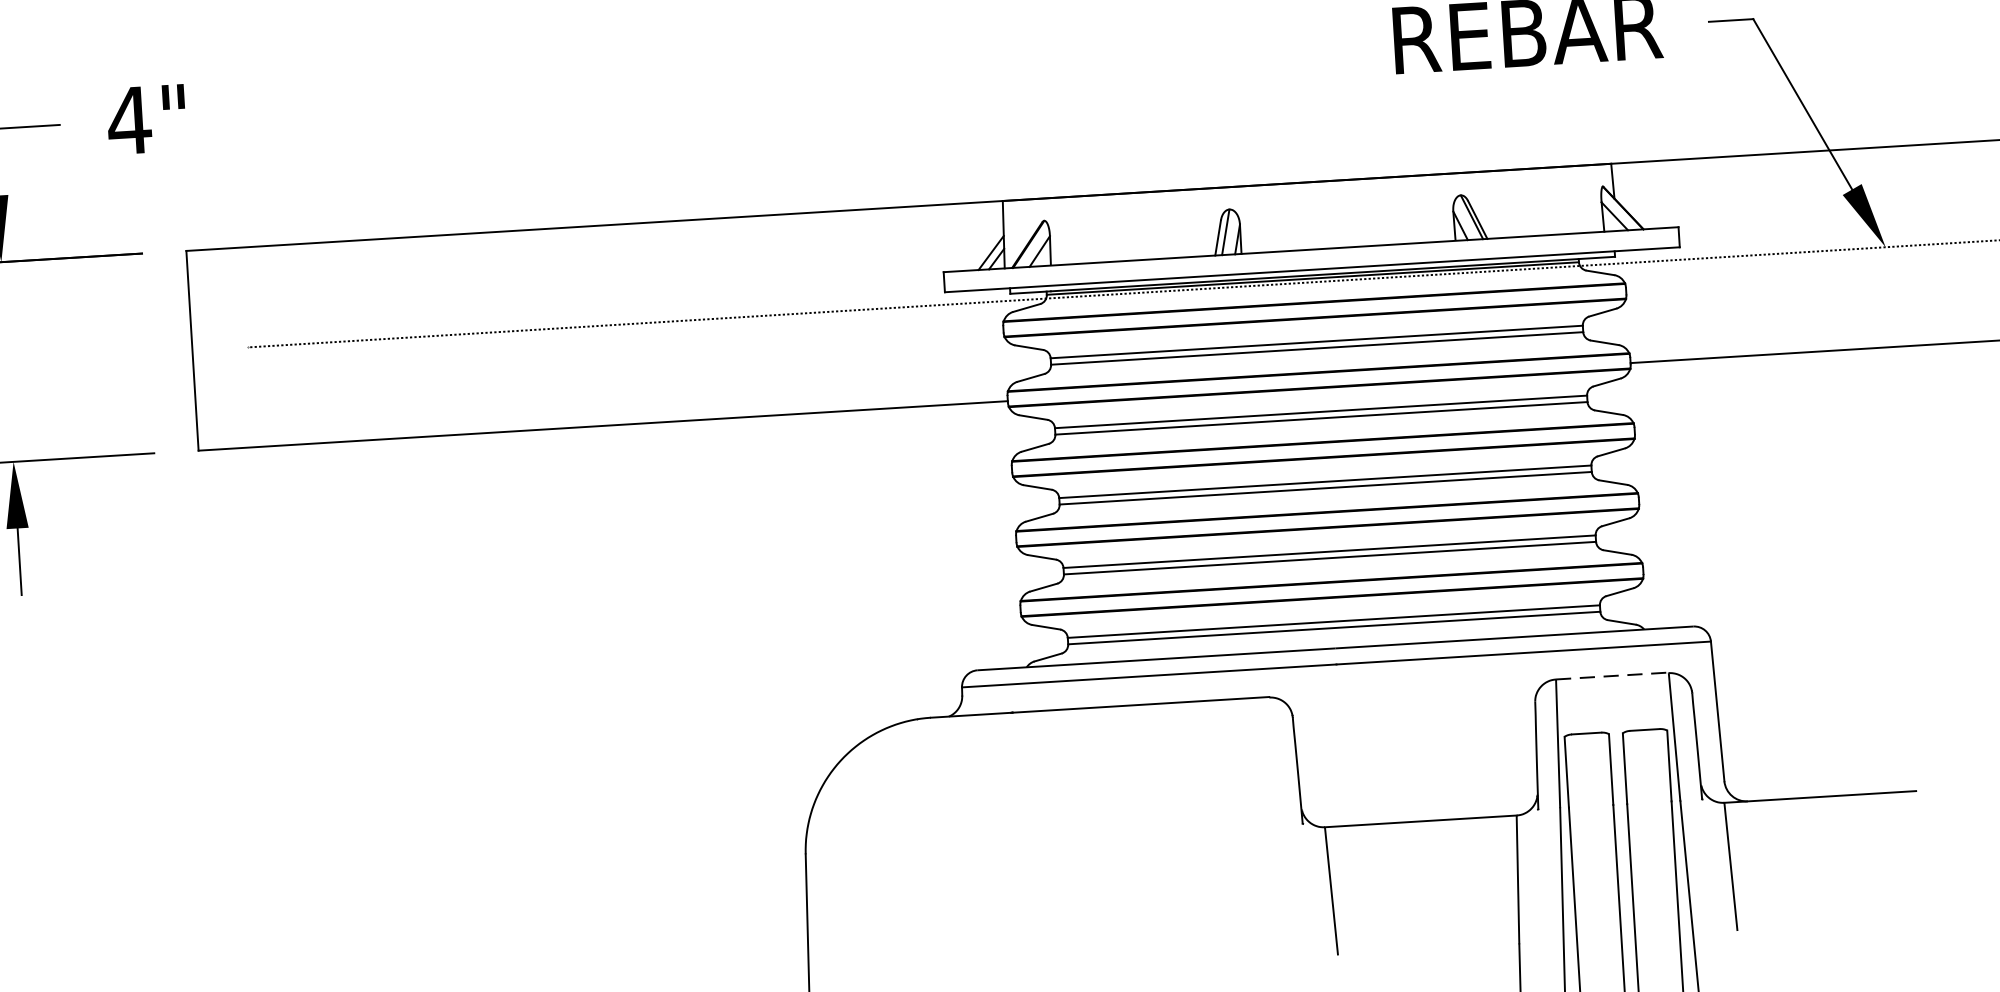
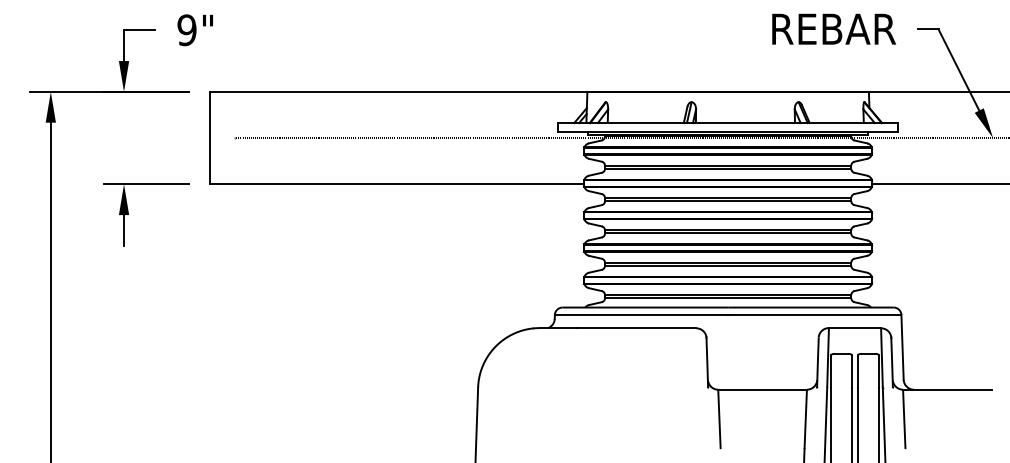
text: (130, 121) -> (187, 30), 4" -> 9"
line: (1613, 676) -> (855, 328), dashed -> solid

